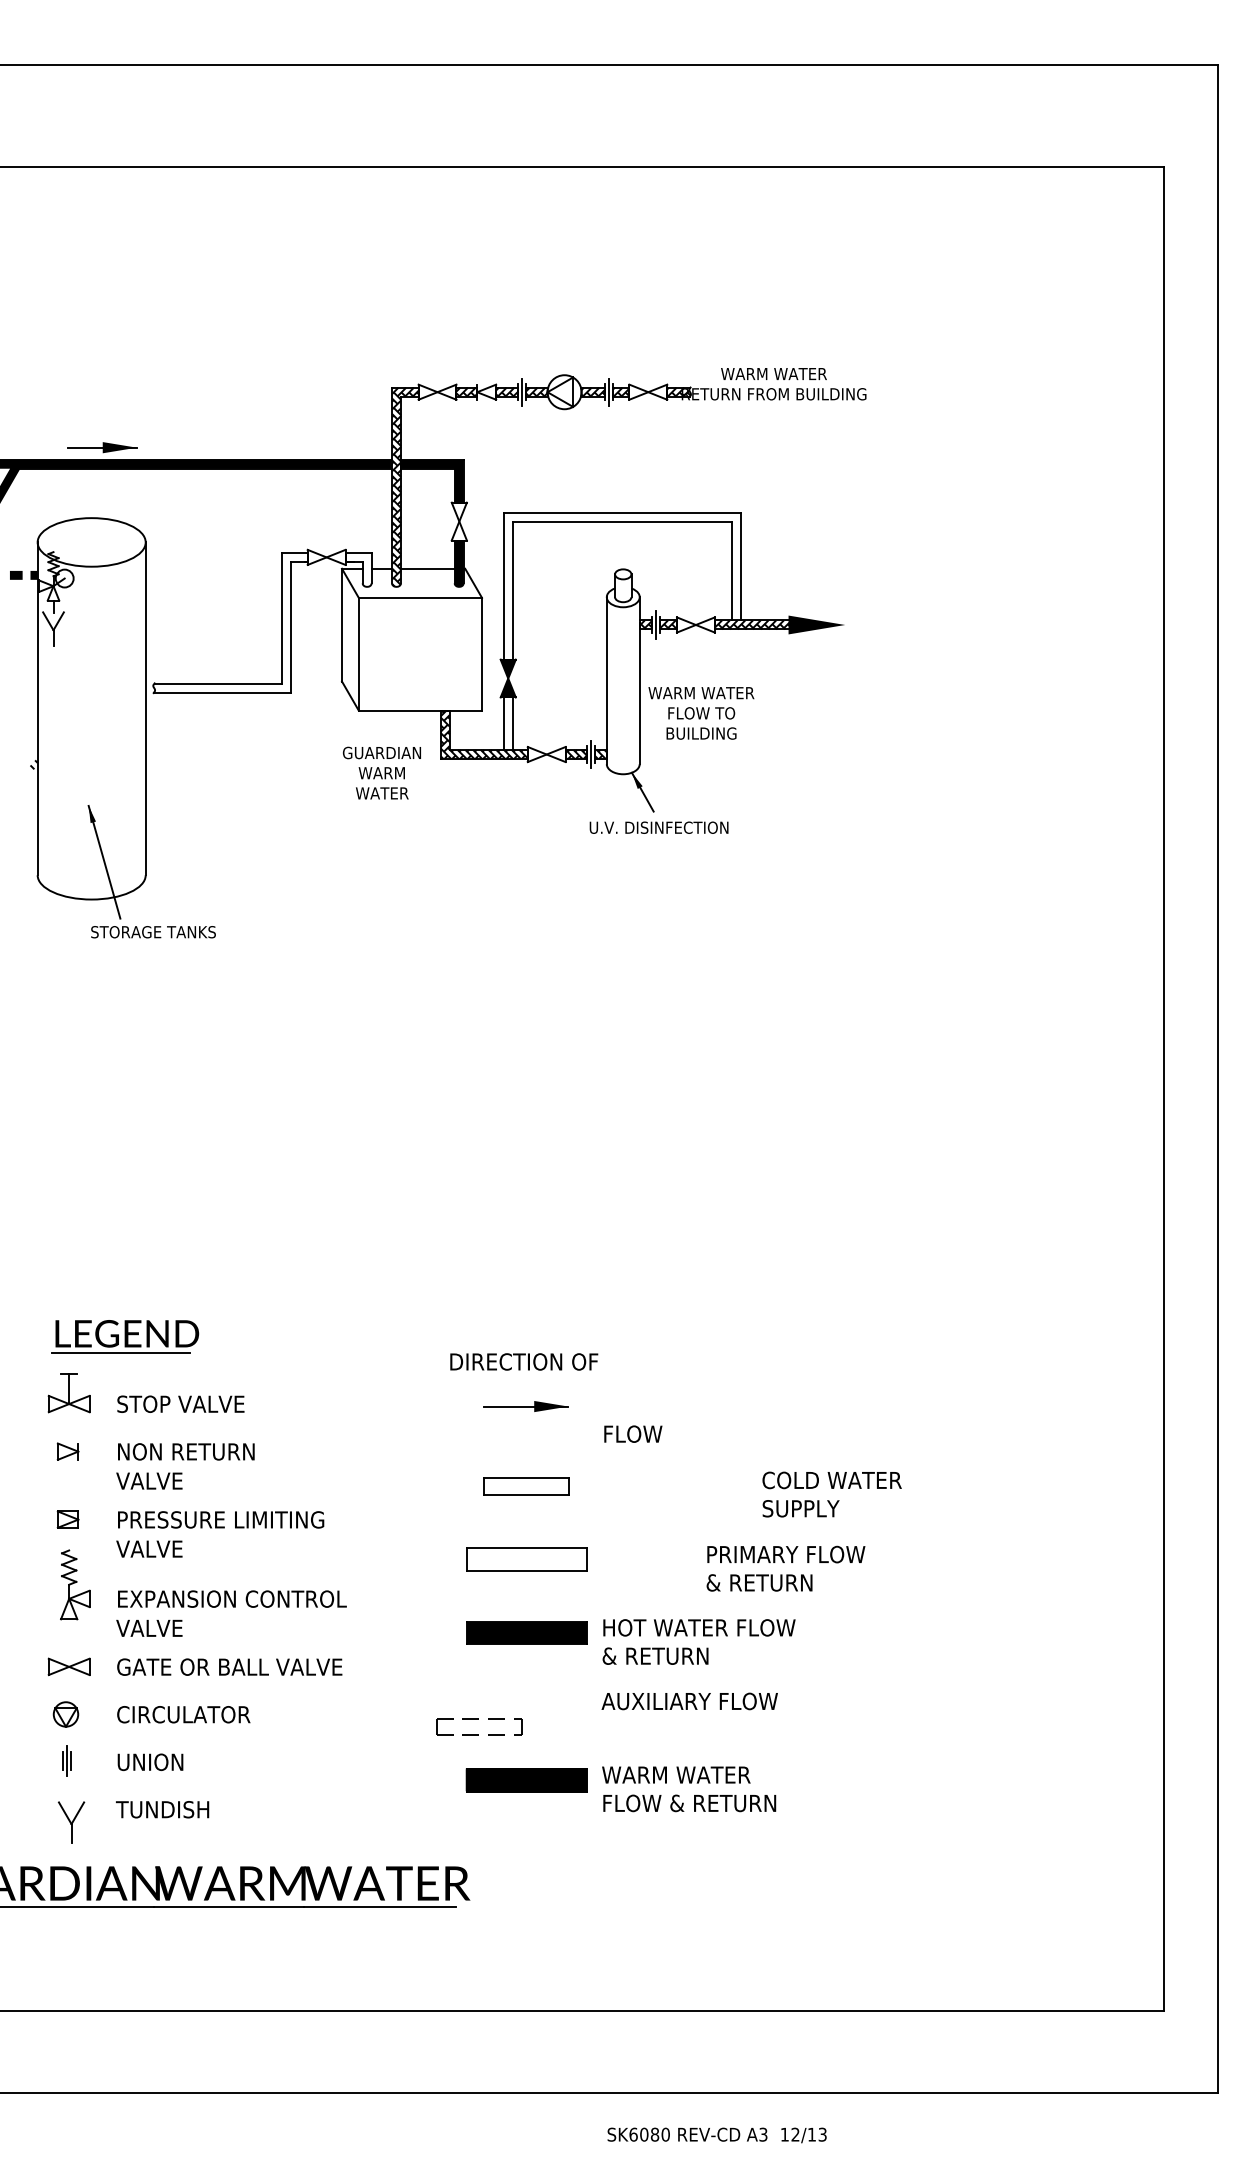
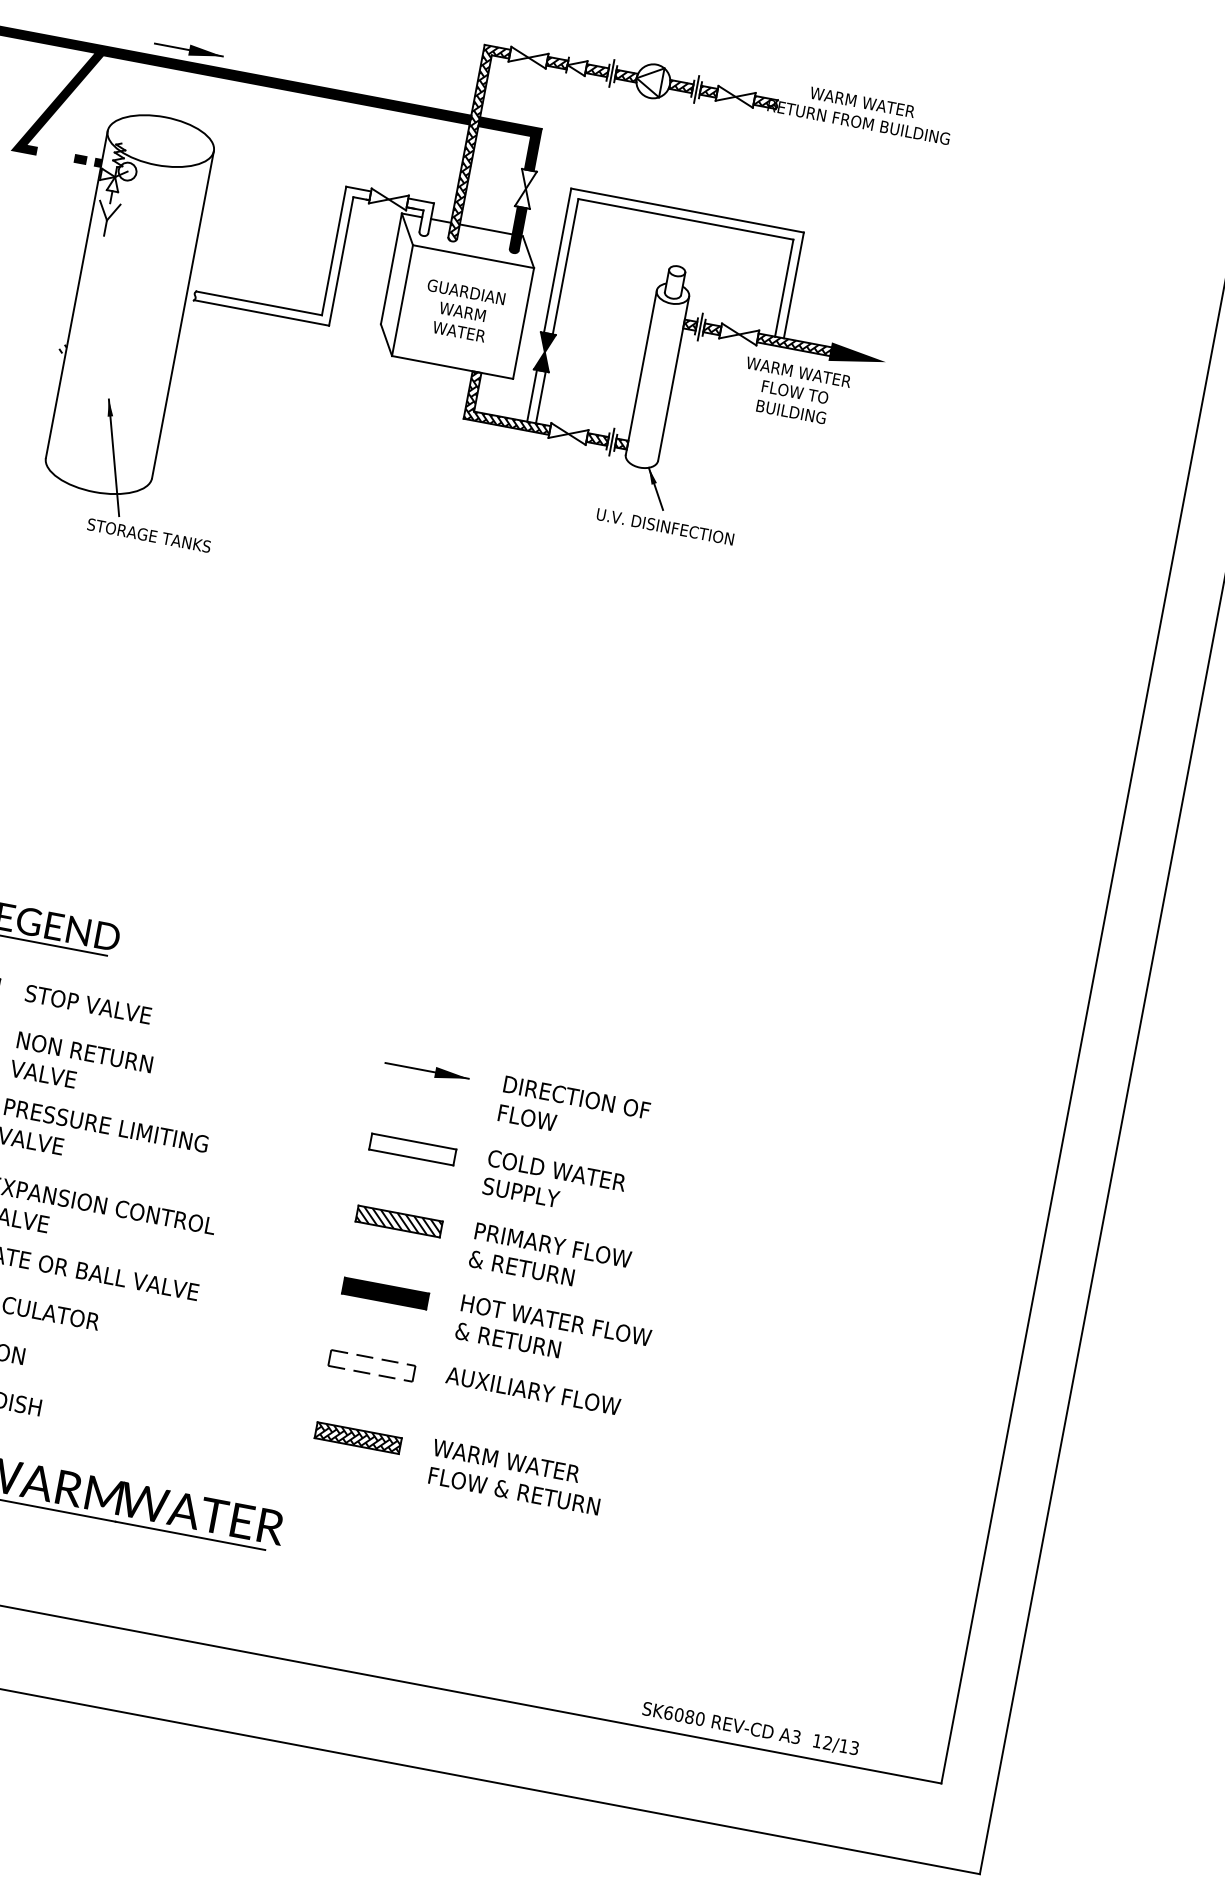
text: (701, 713) -> (795, 392), moved
text: (381, 772) -> (462, 311), moved
text: (524, 1361) -> (577, 1097), moved
text: (831, 1494) -> (553, 1184), moved
part: (526, 1559) -> (399, 1221), size x0.71
text: (785, 1568) -> (549, 1258), moved
part: (526, 1632) -> (385, 1292), size x0.71
part: (478, 1719) -> (372, 1358), moved
part: (526, 1779) -> (358, 1437), size x0.71
text: (716, 2135) -> (750, 1729), moved

